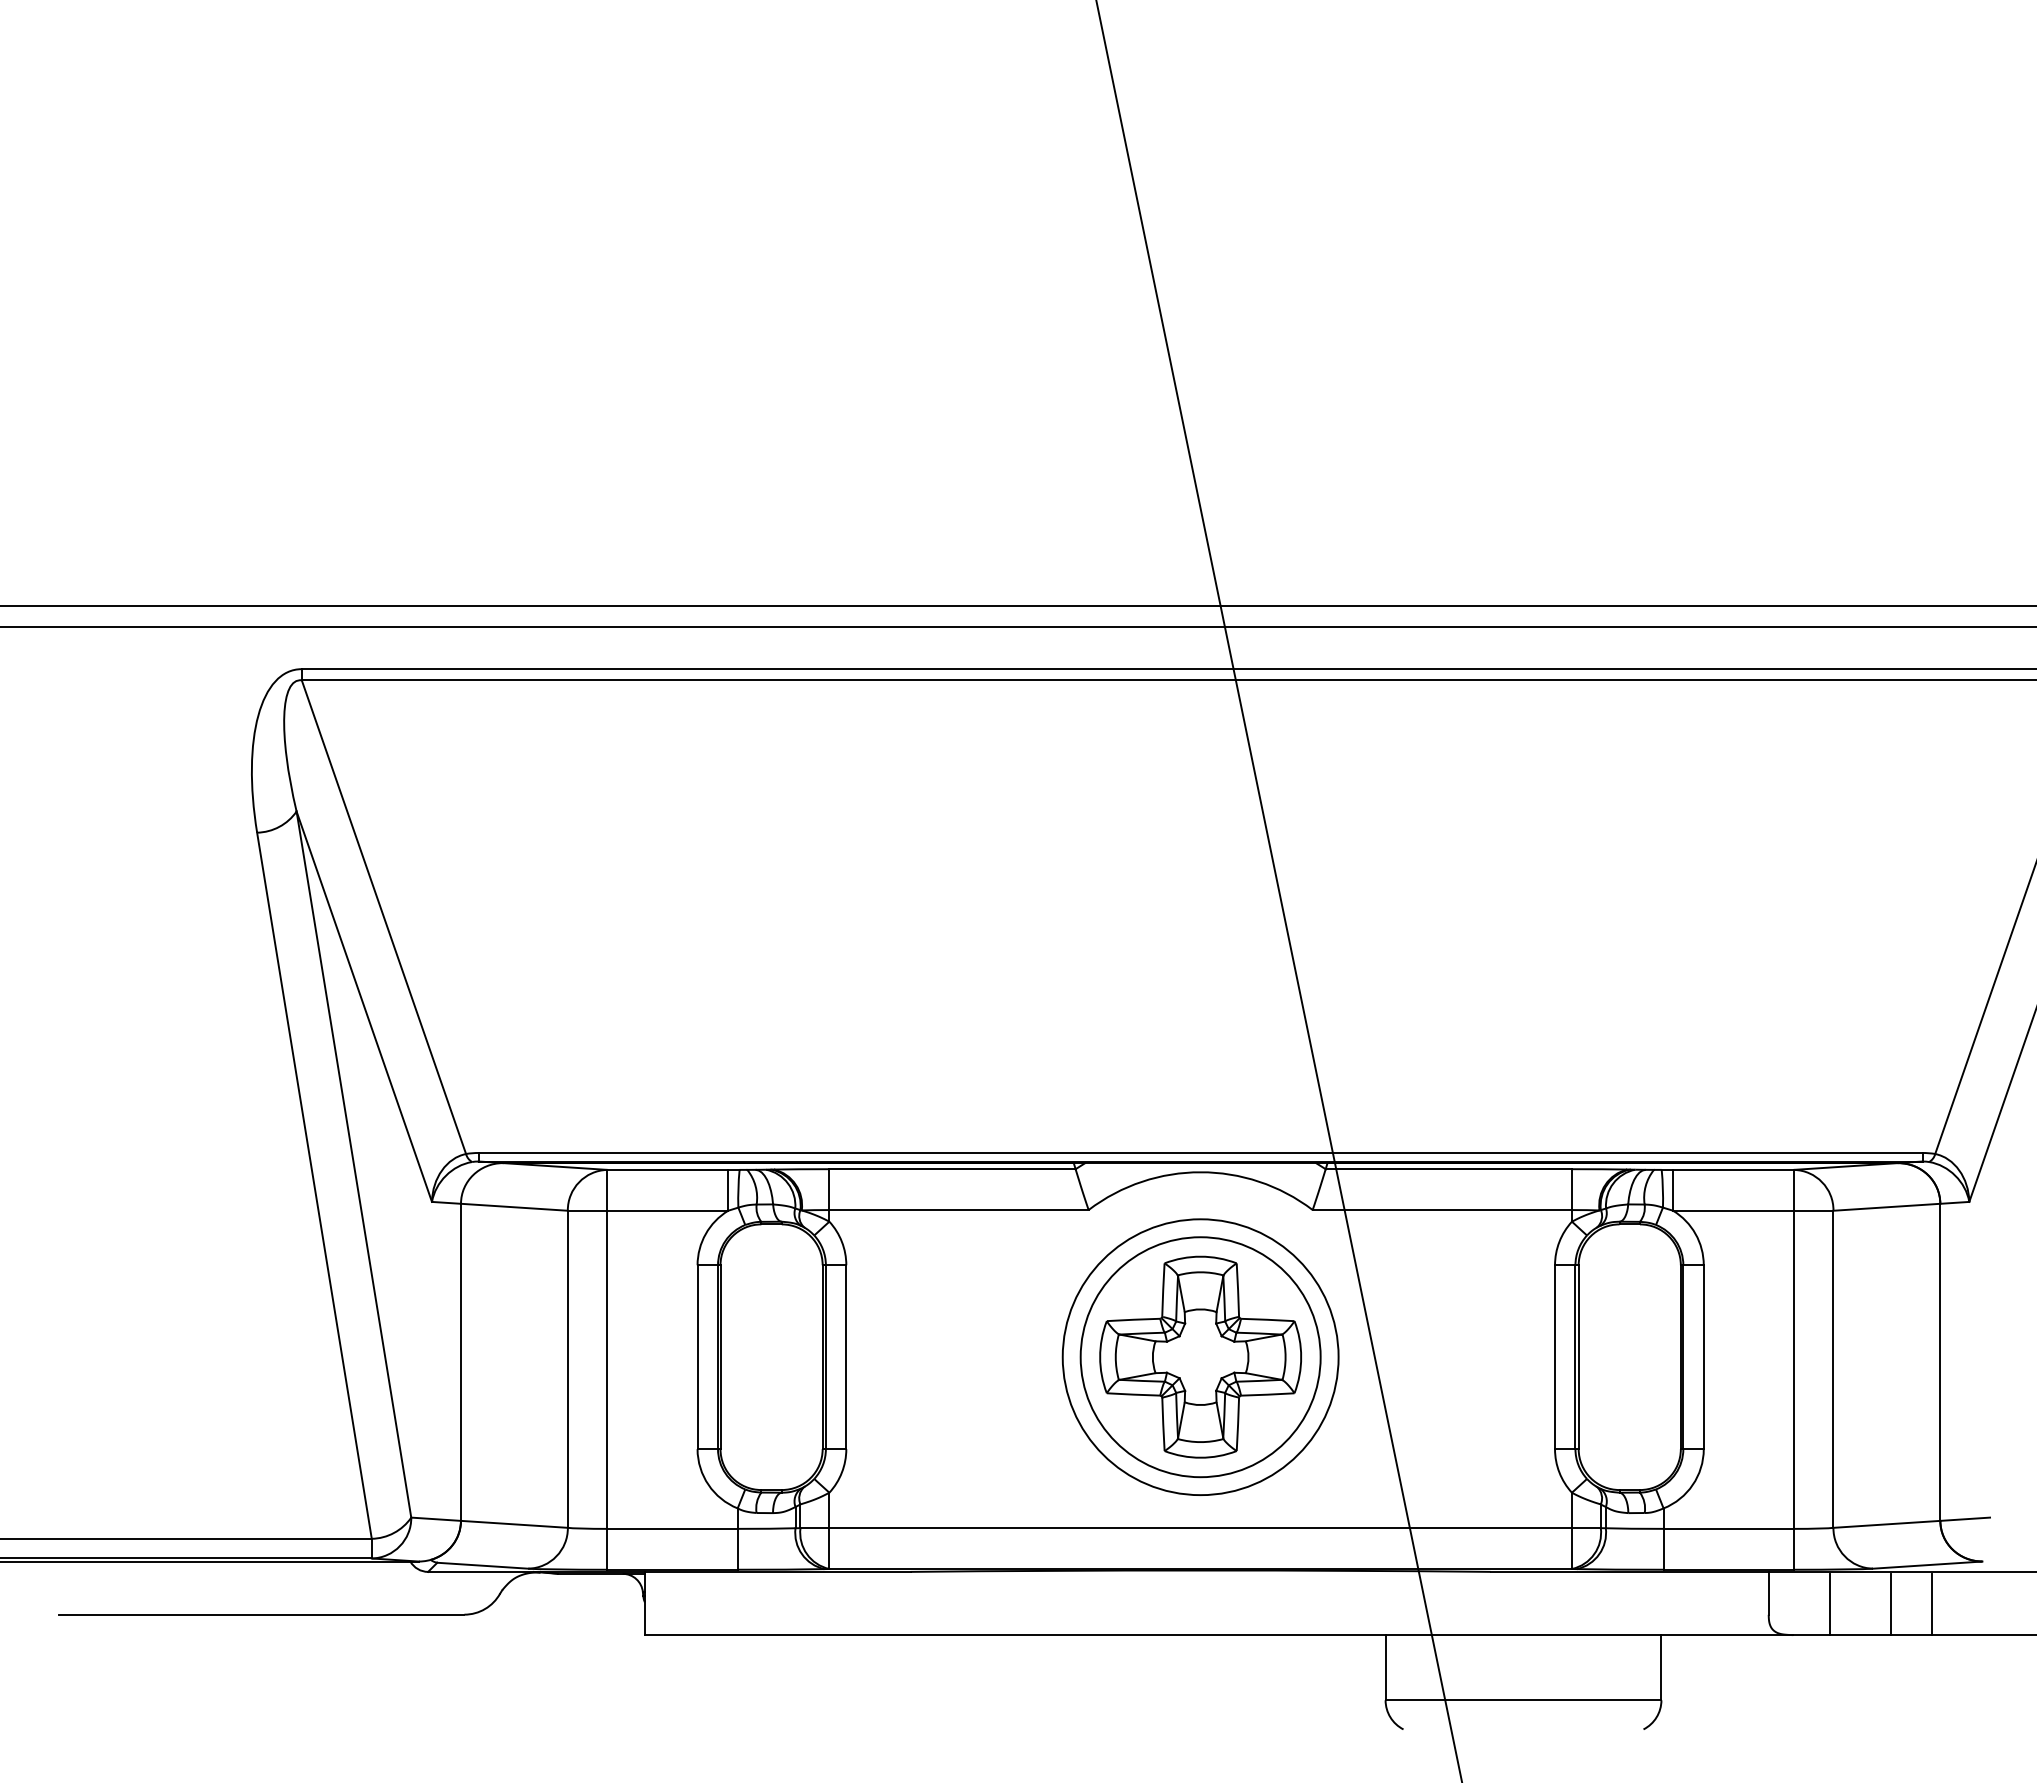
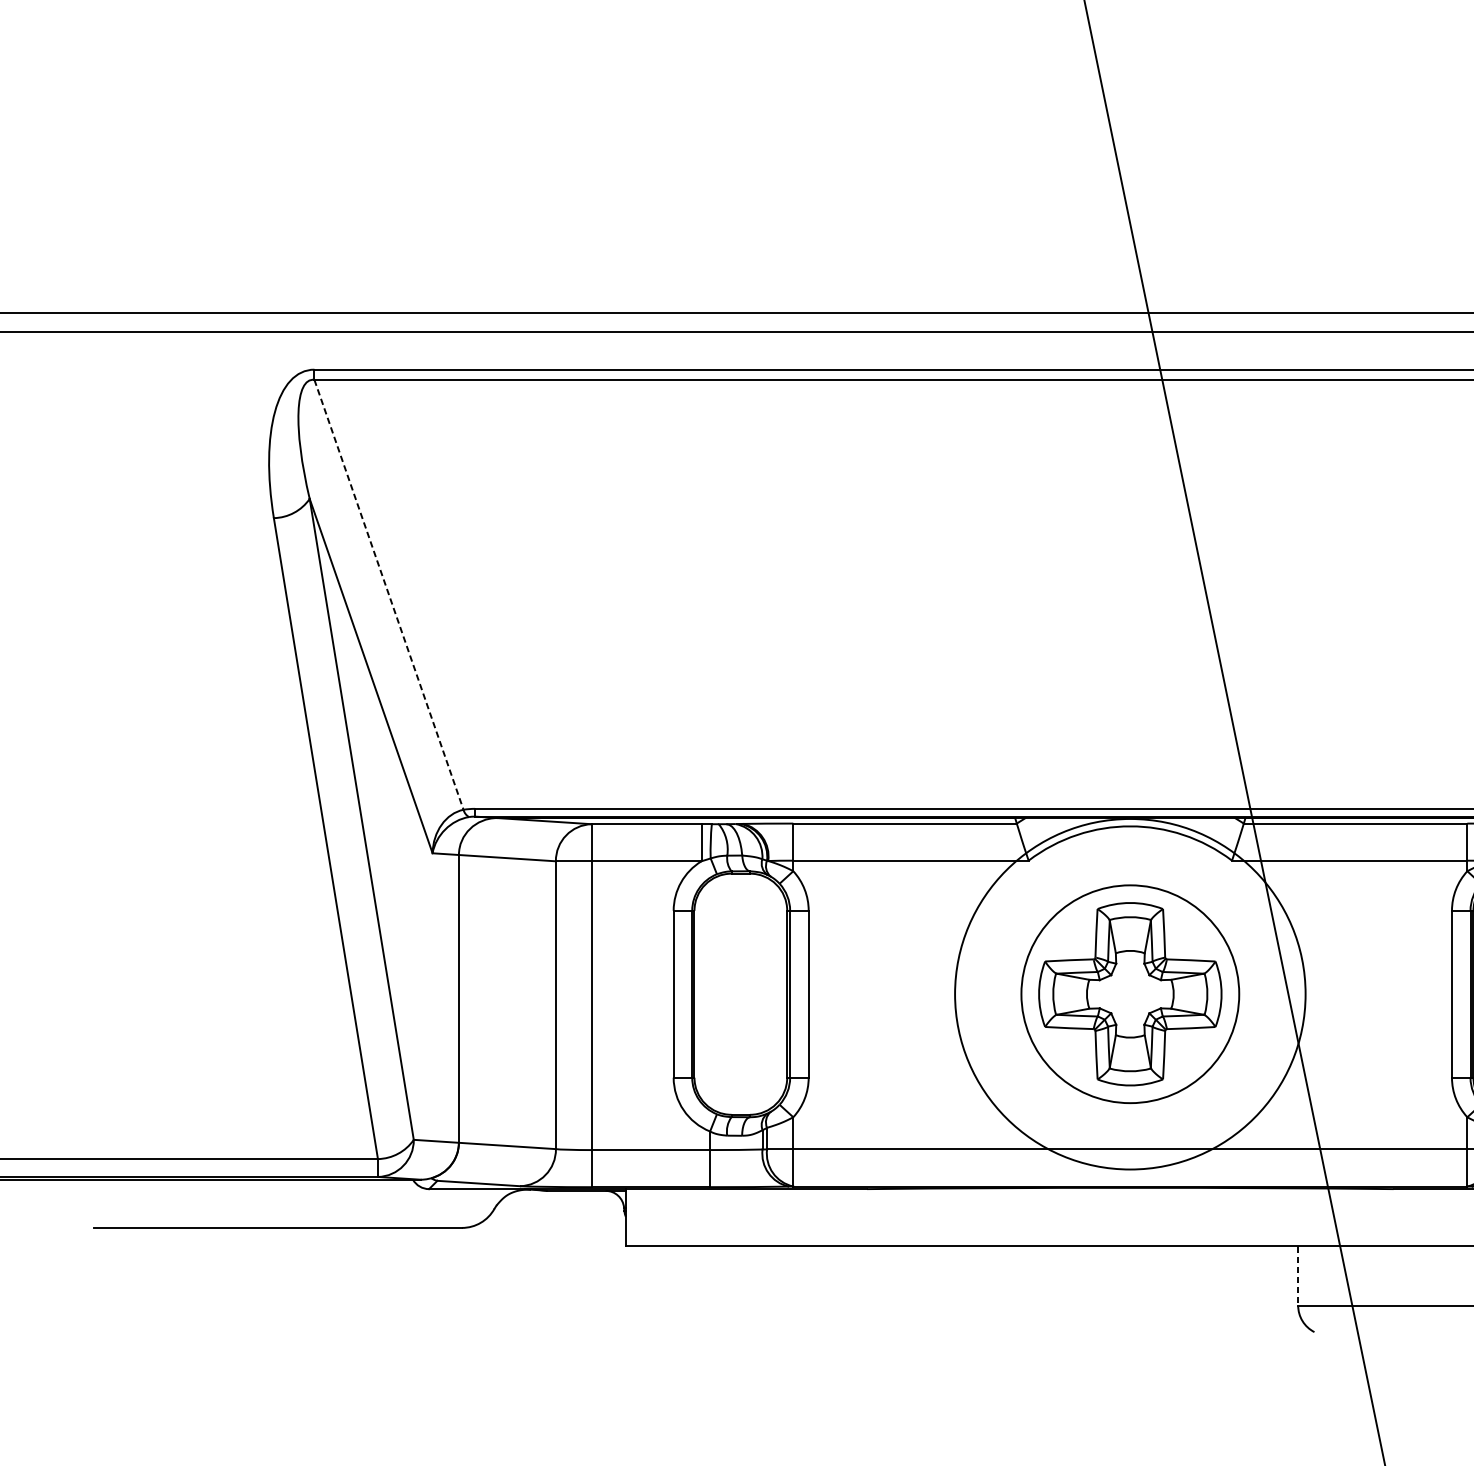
line: (383, 917) -> (388, 595), solid -> dashed
circle: (1200, 1357) -> (1130, 994), size x1.4
line: (1385, 1667) -> (1298, 1275), solid -> dashed

